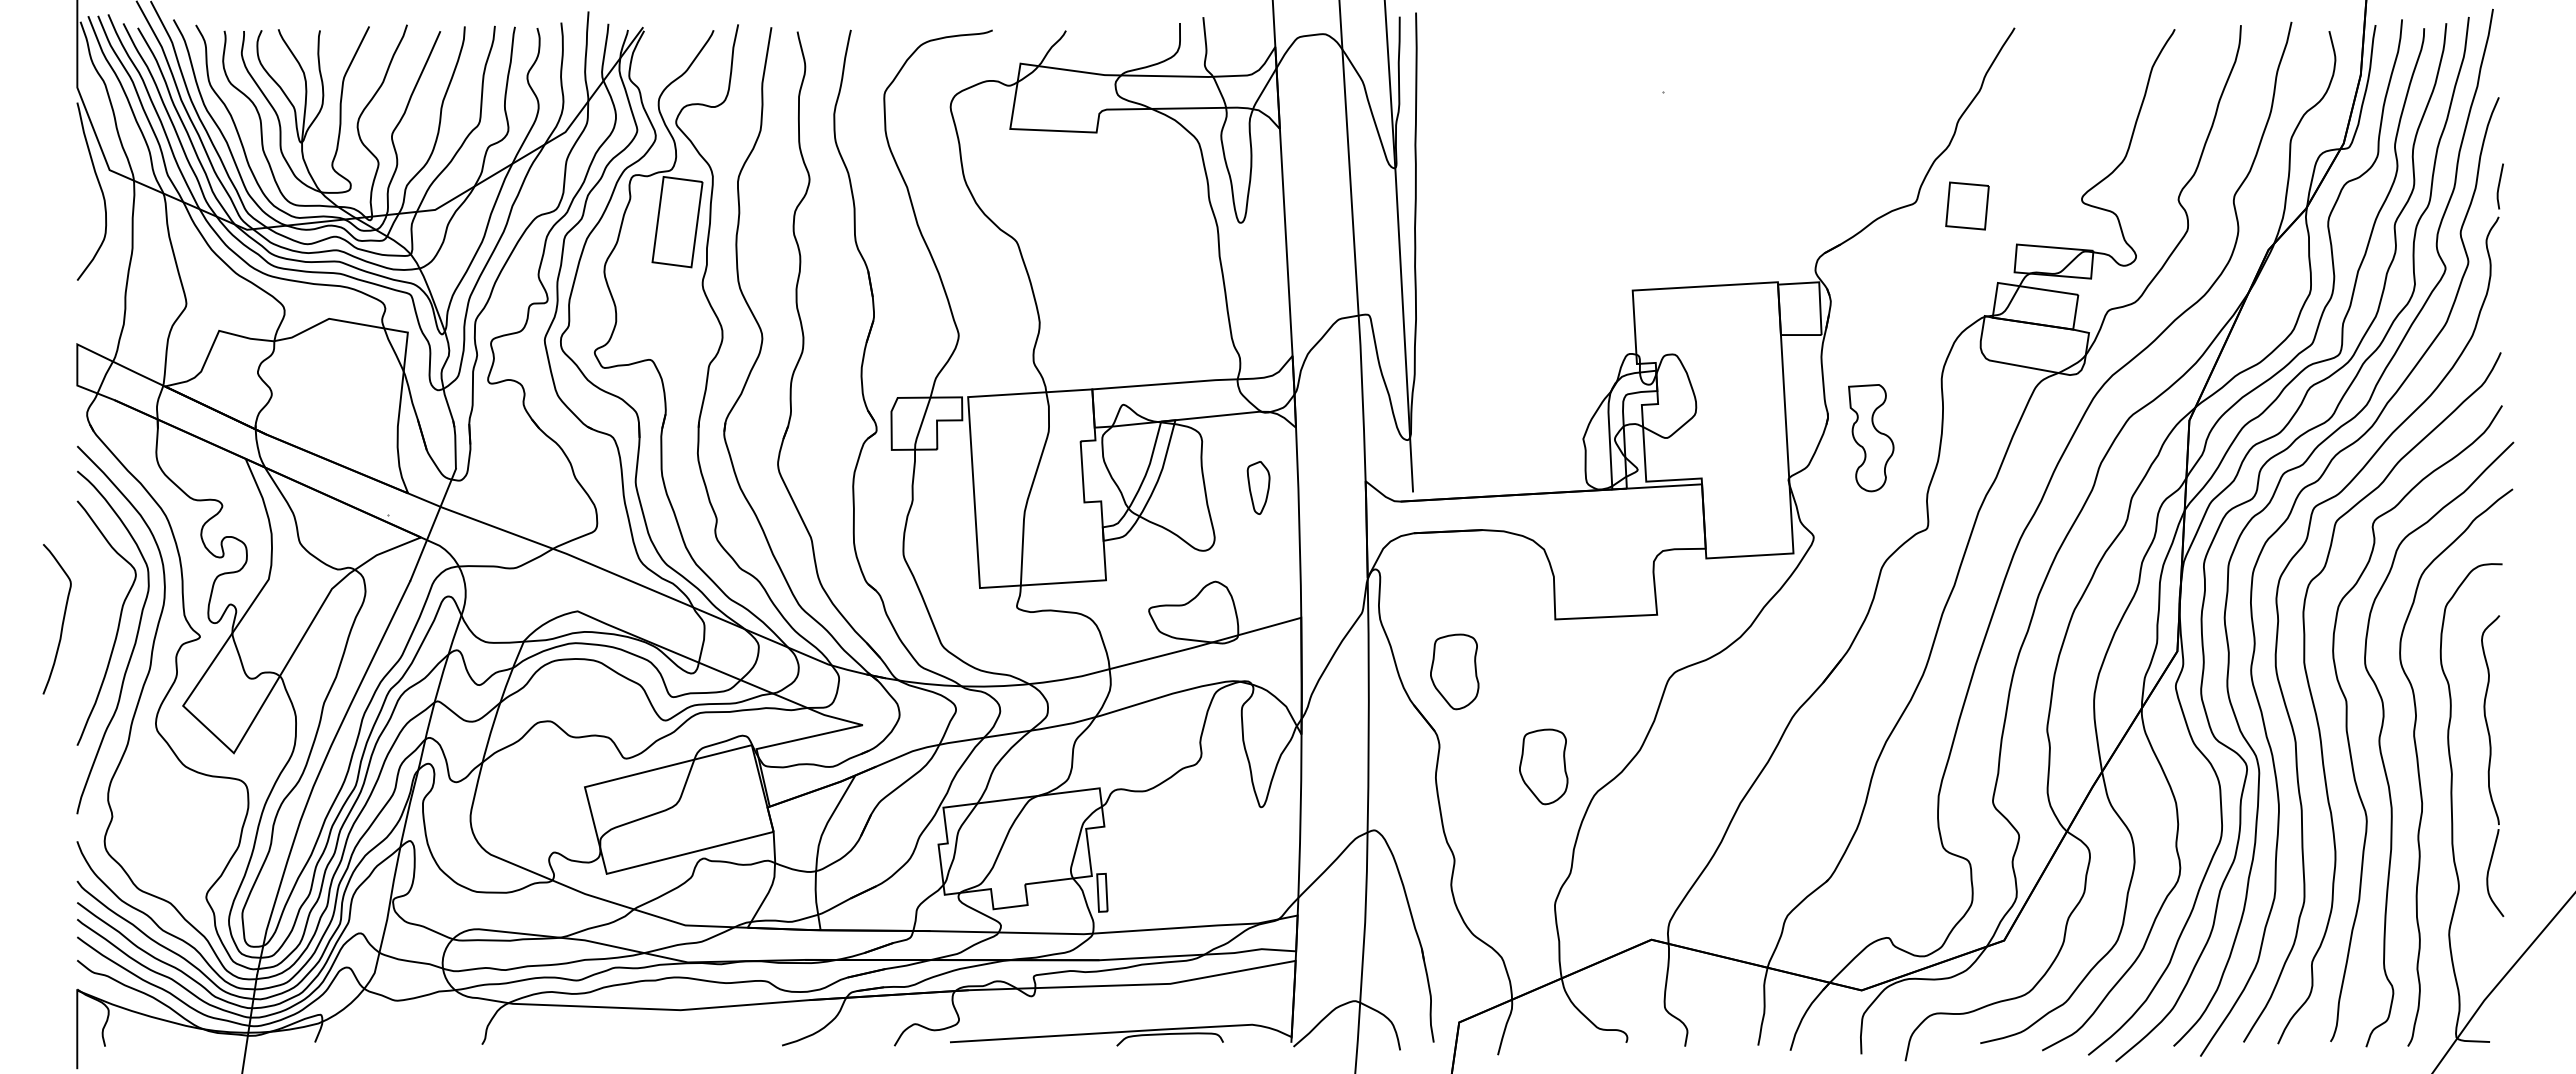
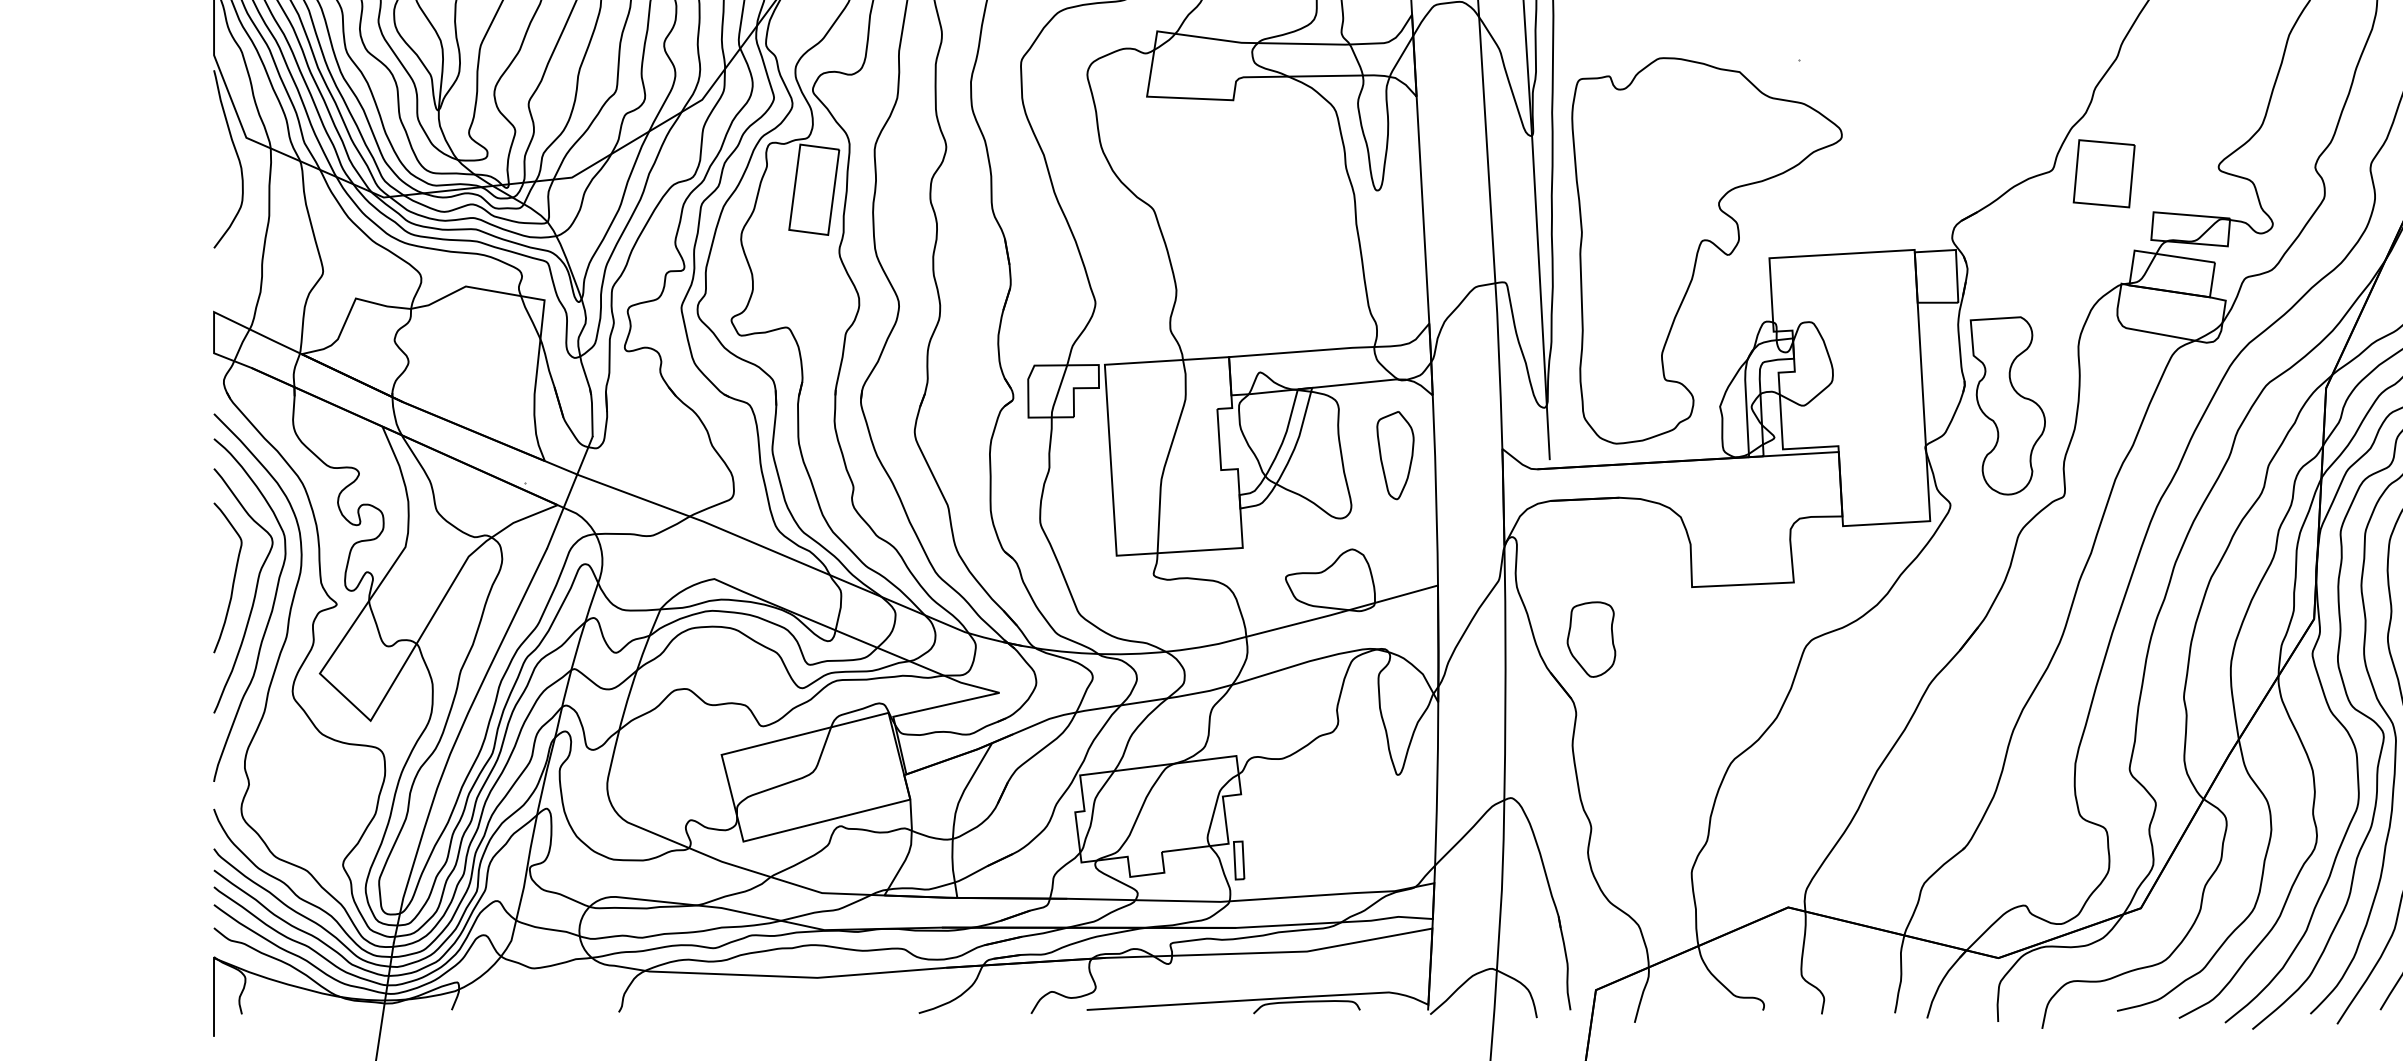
part: (1967, 205) -> (2104, 173), size x1.43
part: (1563, 280) -> (1700, 248), added
part: (1871, 437) -> (2008, 405), size x1.67
part: (1258, 487) -> (1395, 455), size x1.67
curve: (62, 619) -> (233, 578), moved
part: (1543, 766) -> (1680, 734), removed

